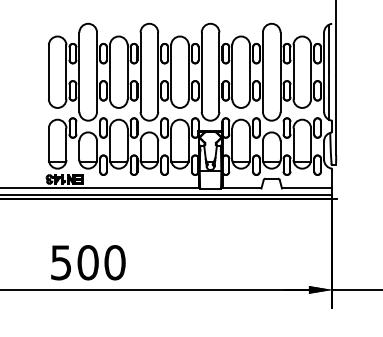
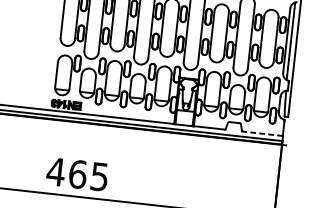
line: (306, 188) -> (261, 133), solid -> dashed
text: (87, 262) -> (77, 174), 500 -> 465

